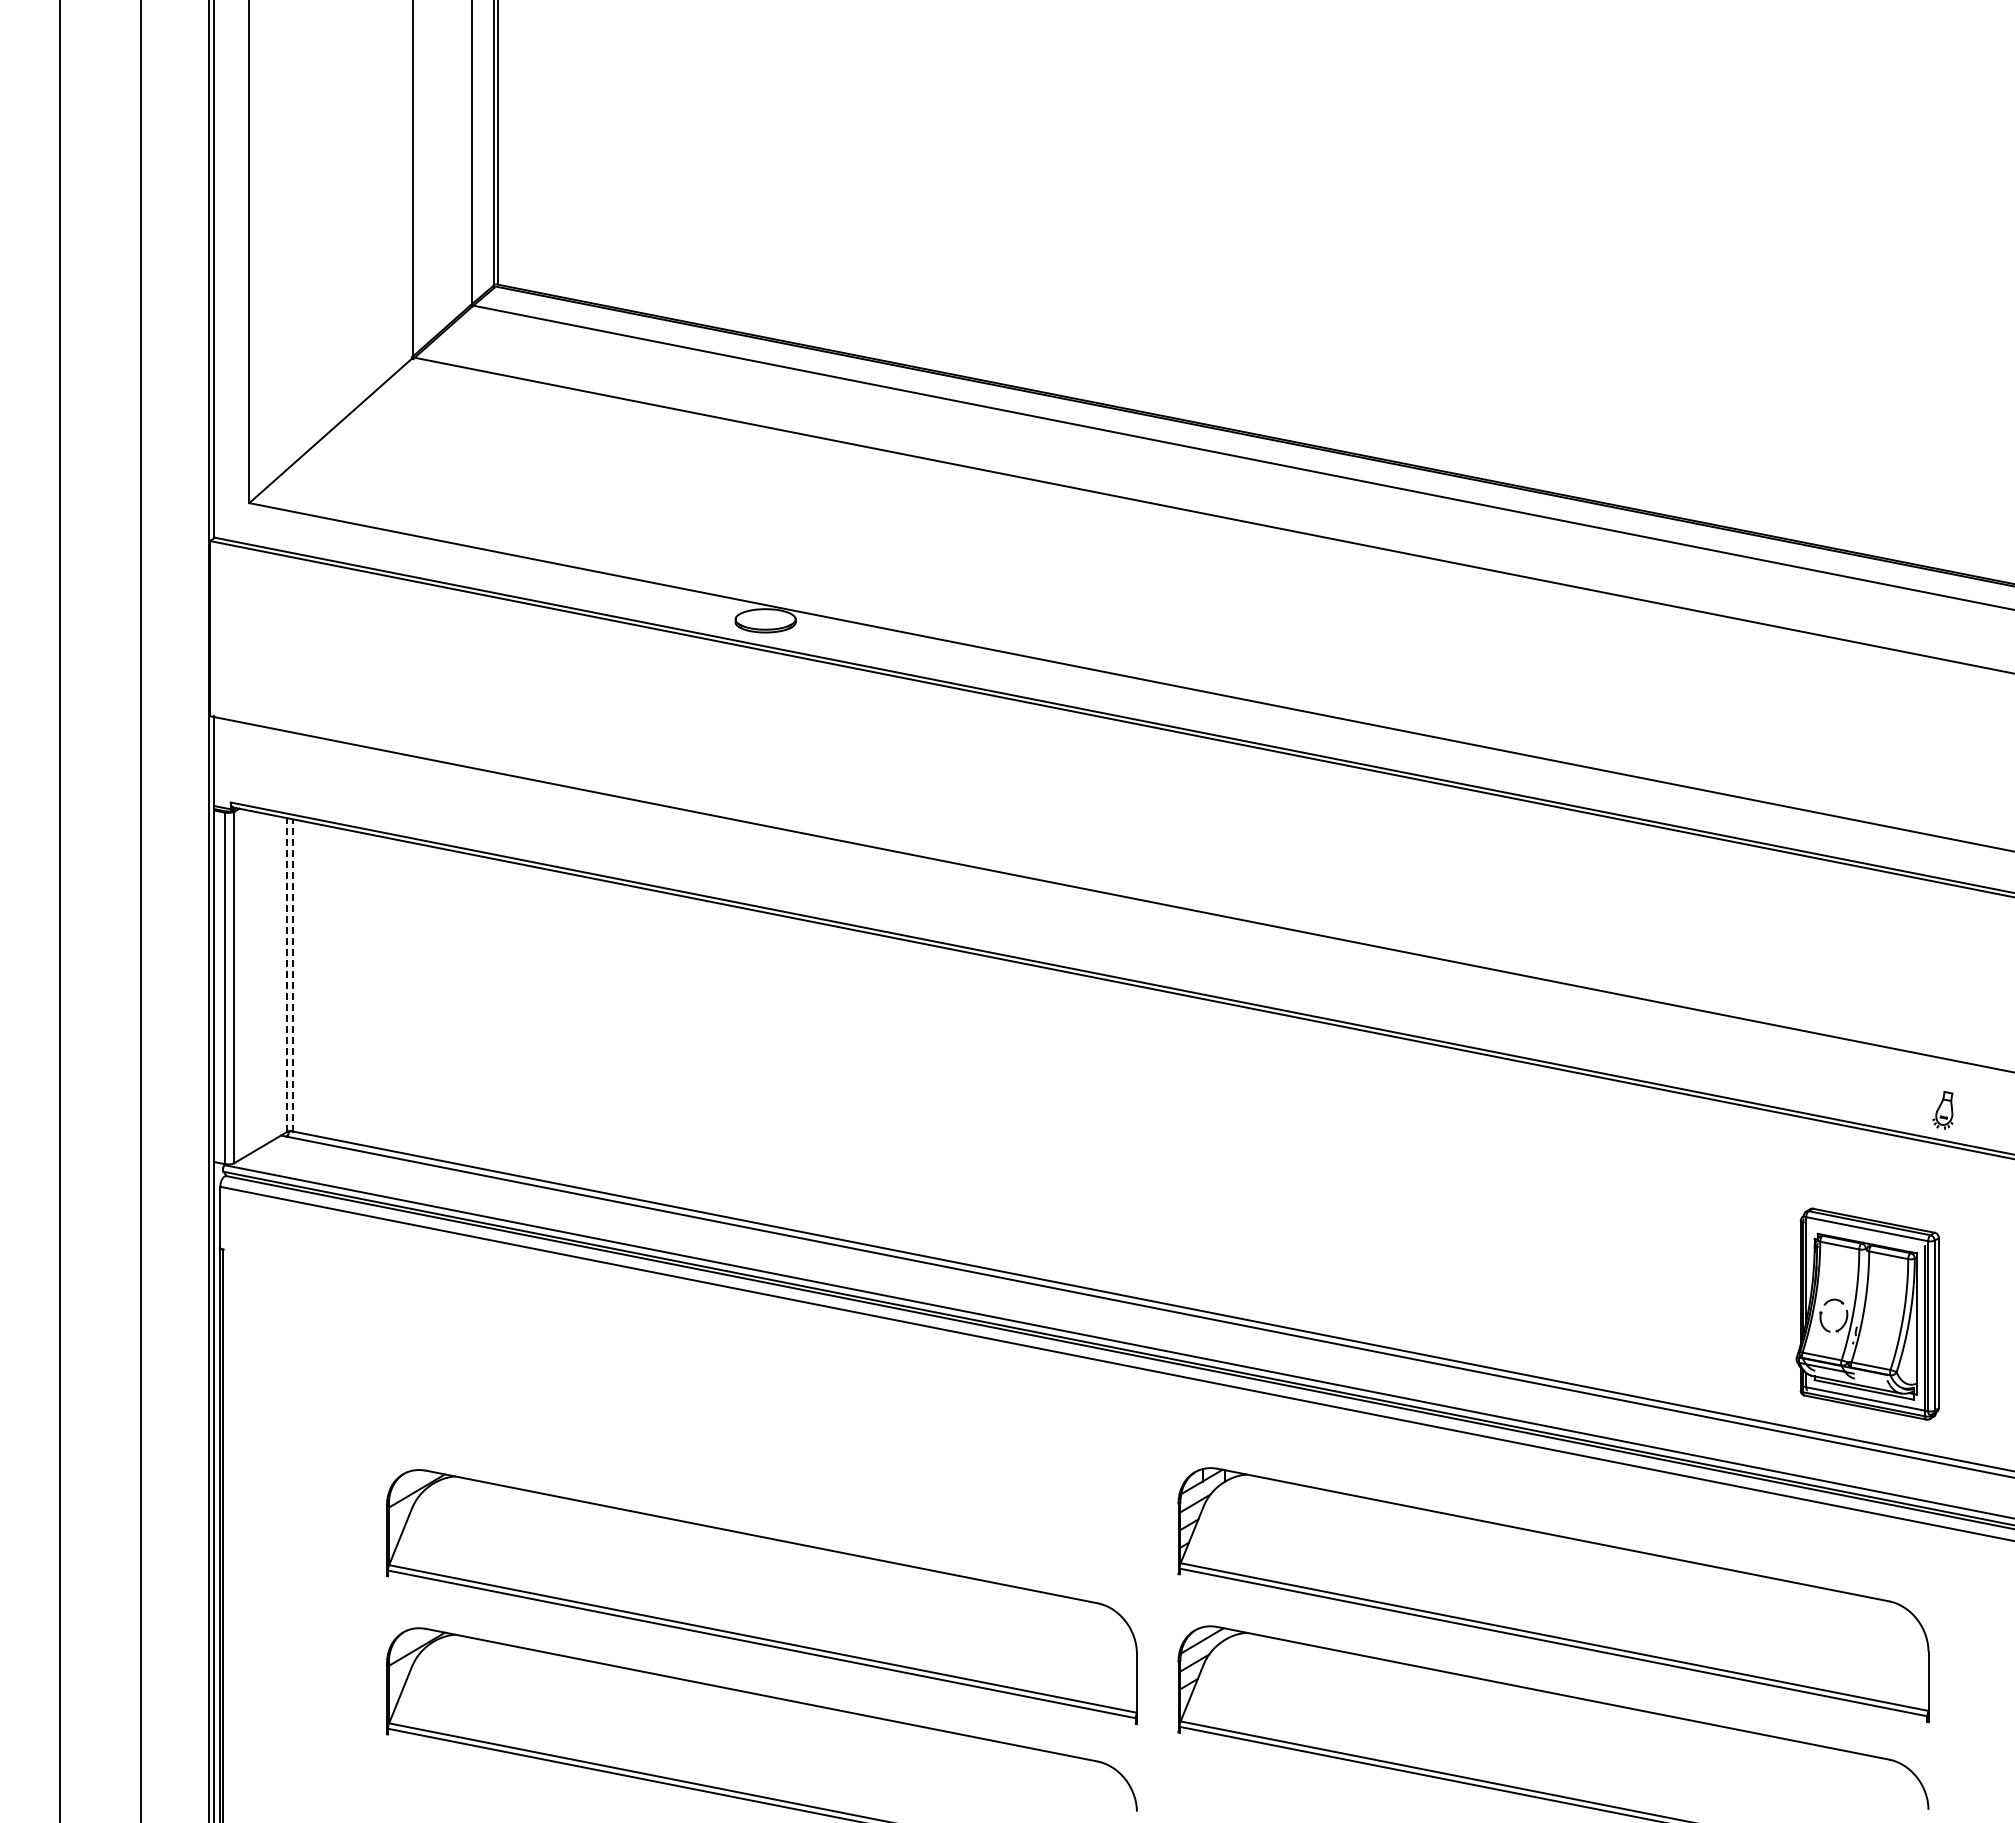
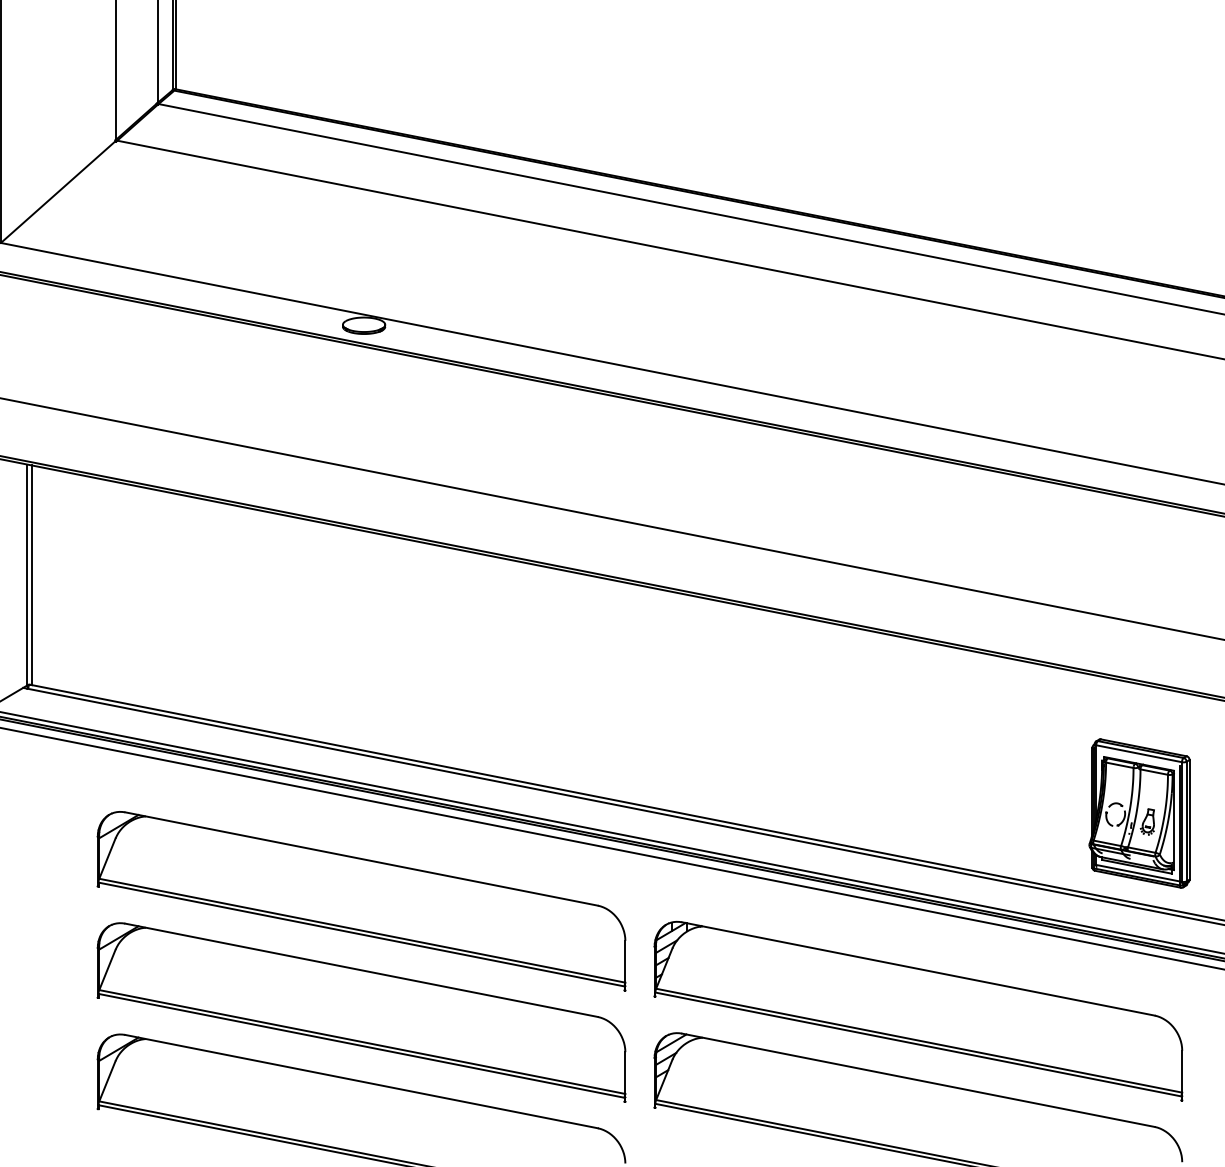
line: (286, 974) -> (27, 574), dashed -> solid
line: (293, 974) -> (32, 574), dashed -> solid
part: (1942, 1110) -> (1147, 822), moved
part: (761, 1438) -> (361, 901), added

